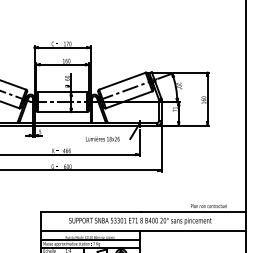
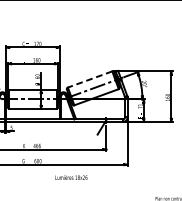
line: (122, 81) -> (90, 79), solid -> dashed
text: (102, 138) -> (71, 177), moved

